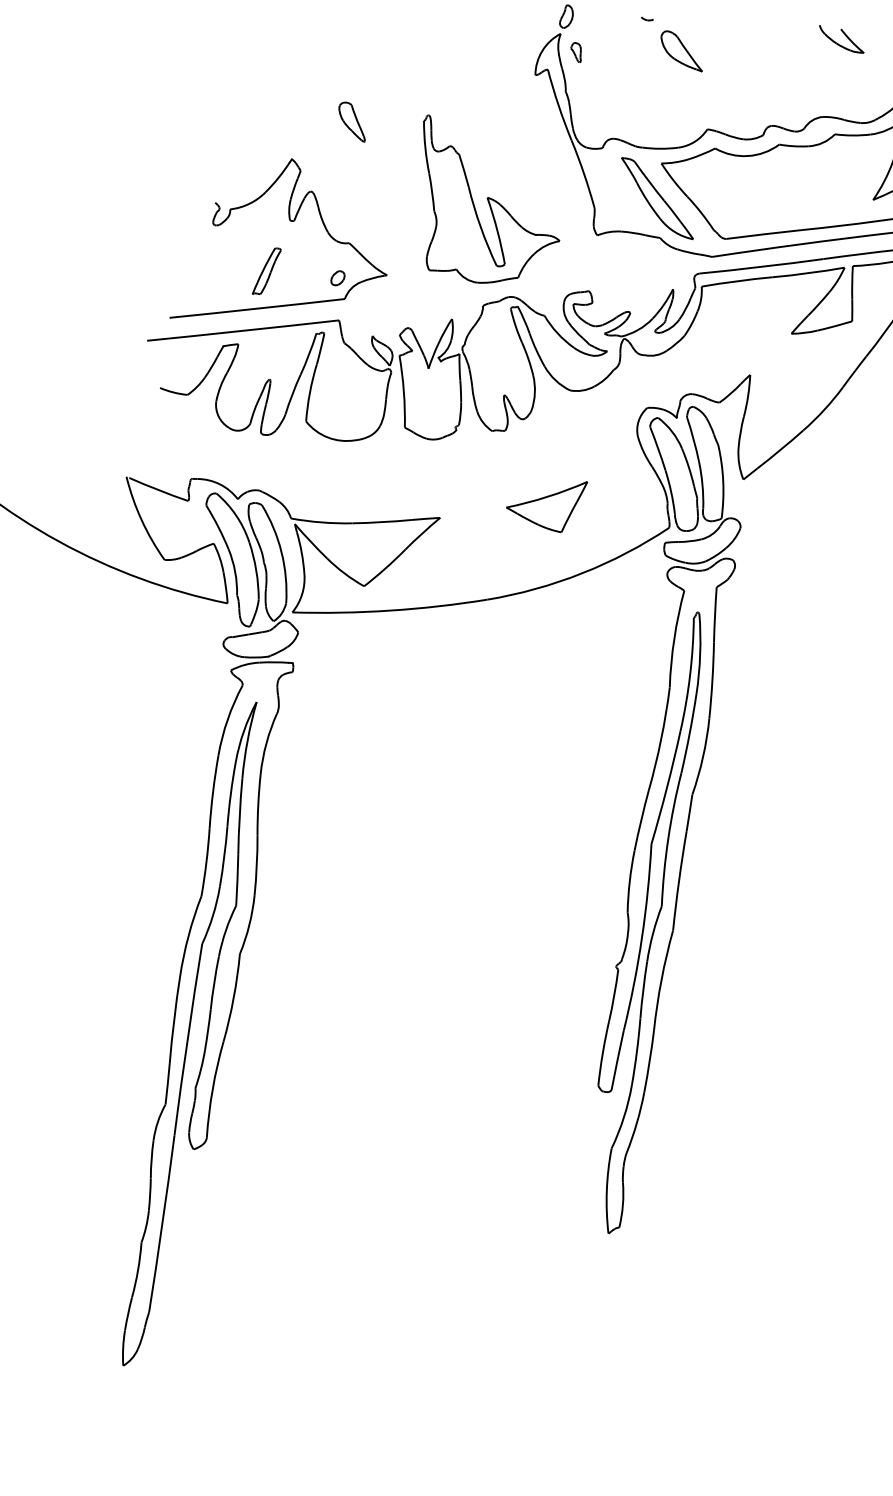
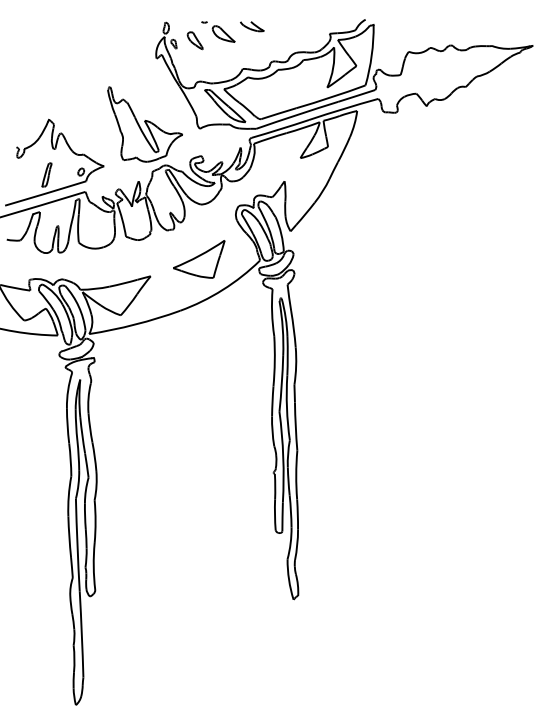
part: (842, 39) -> (252, 26), moved
part: (351, 120) -> (194, 40), moved
part: (546, 502) -> (199, 259), size x1.43

